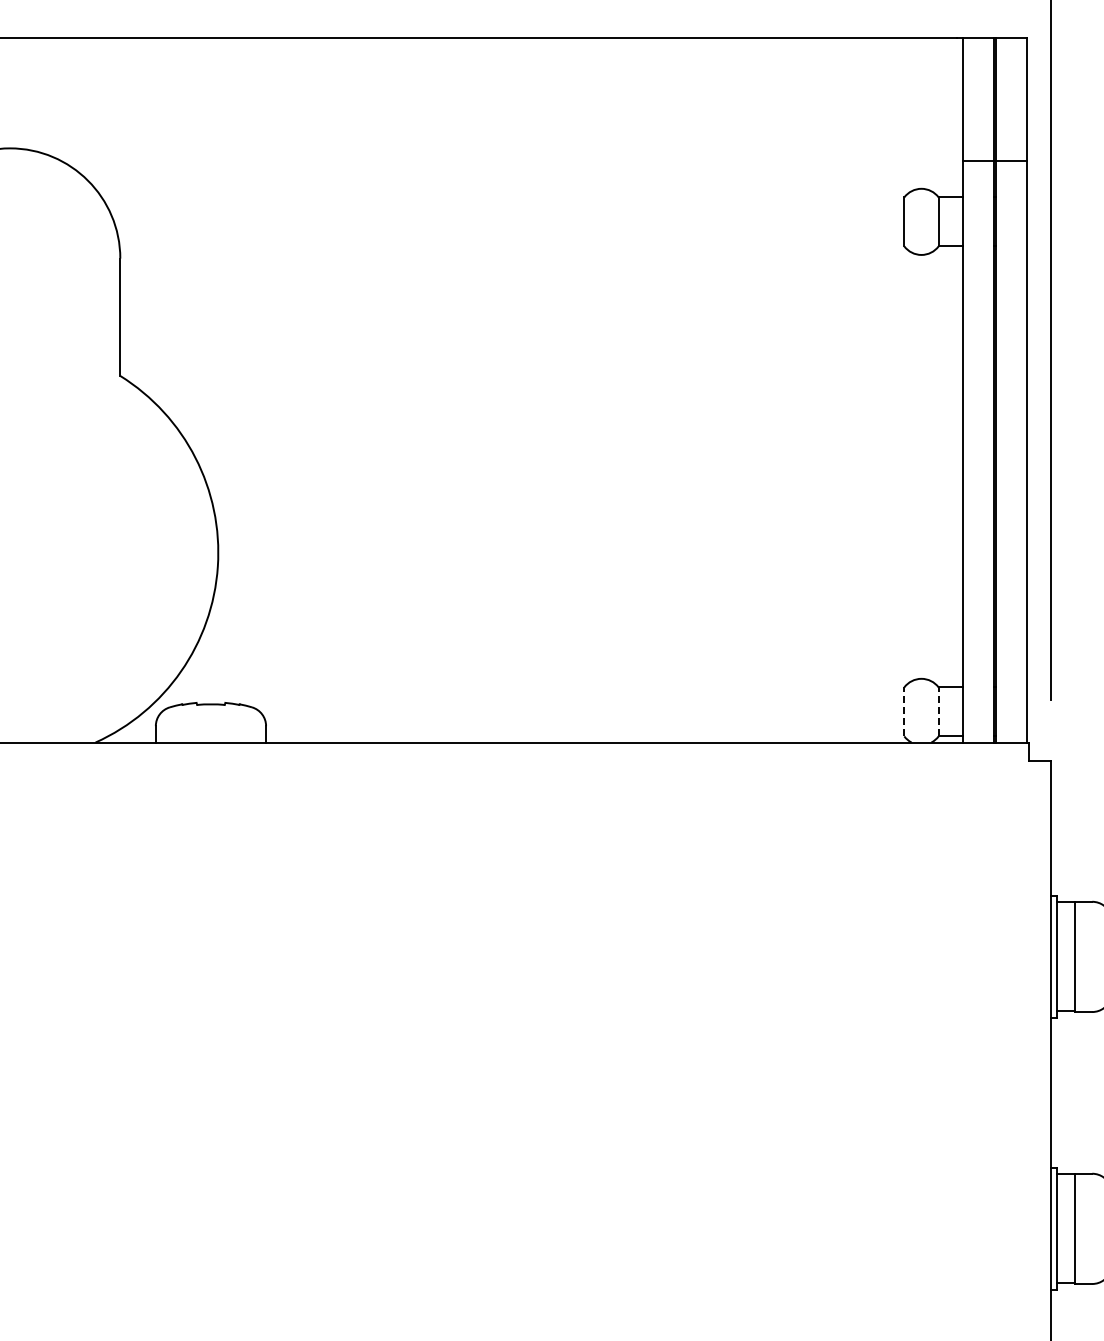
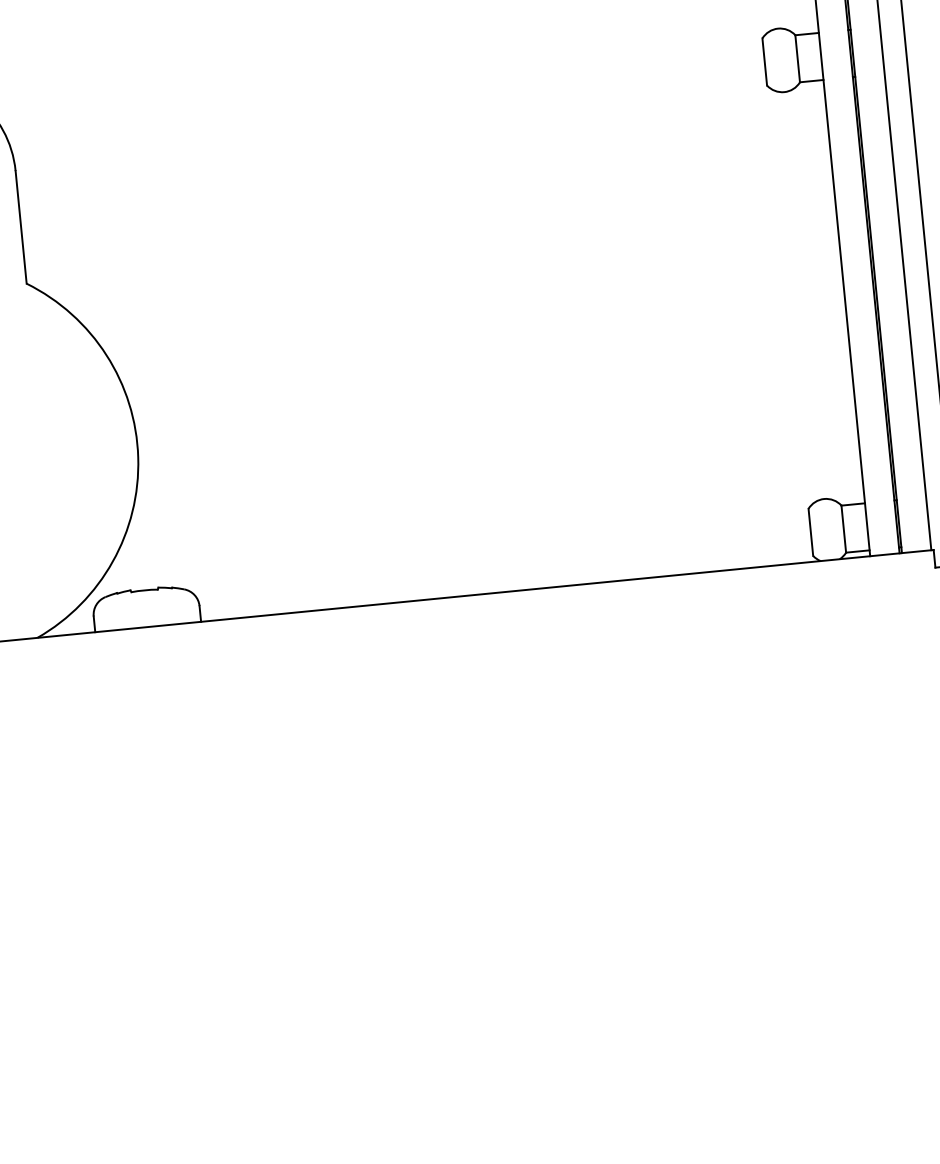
line: (904, 711) -> (810, 531), dashed -> solid
line: (938, 711) -> (843, 528), dashed -> solid

